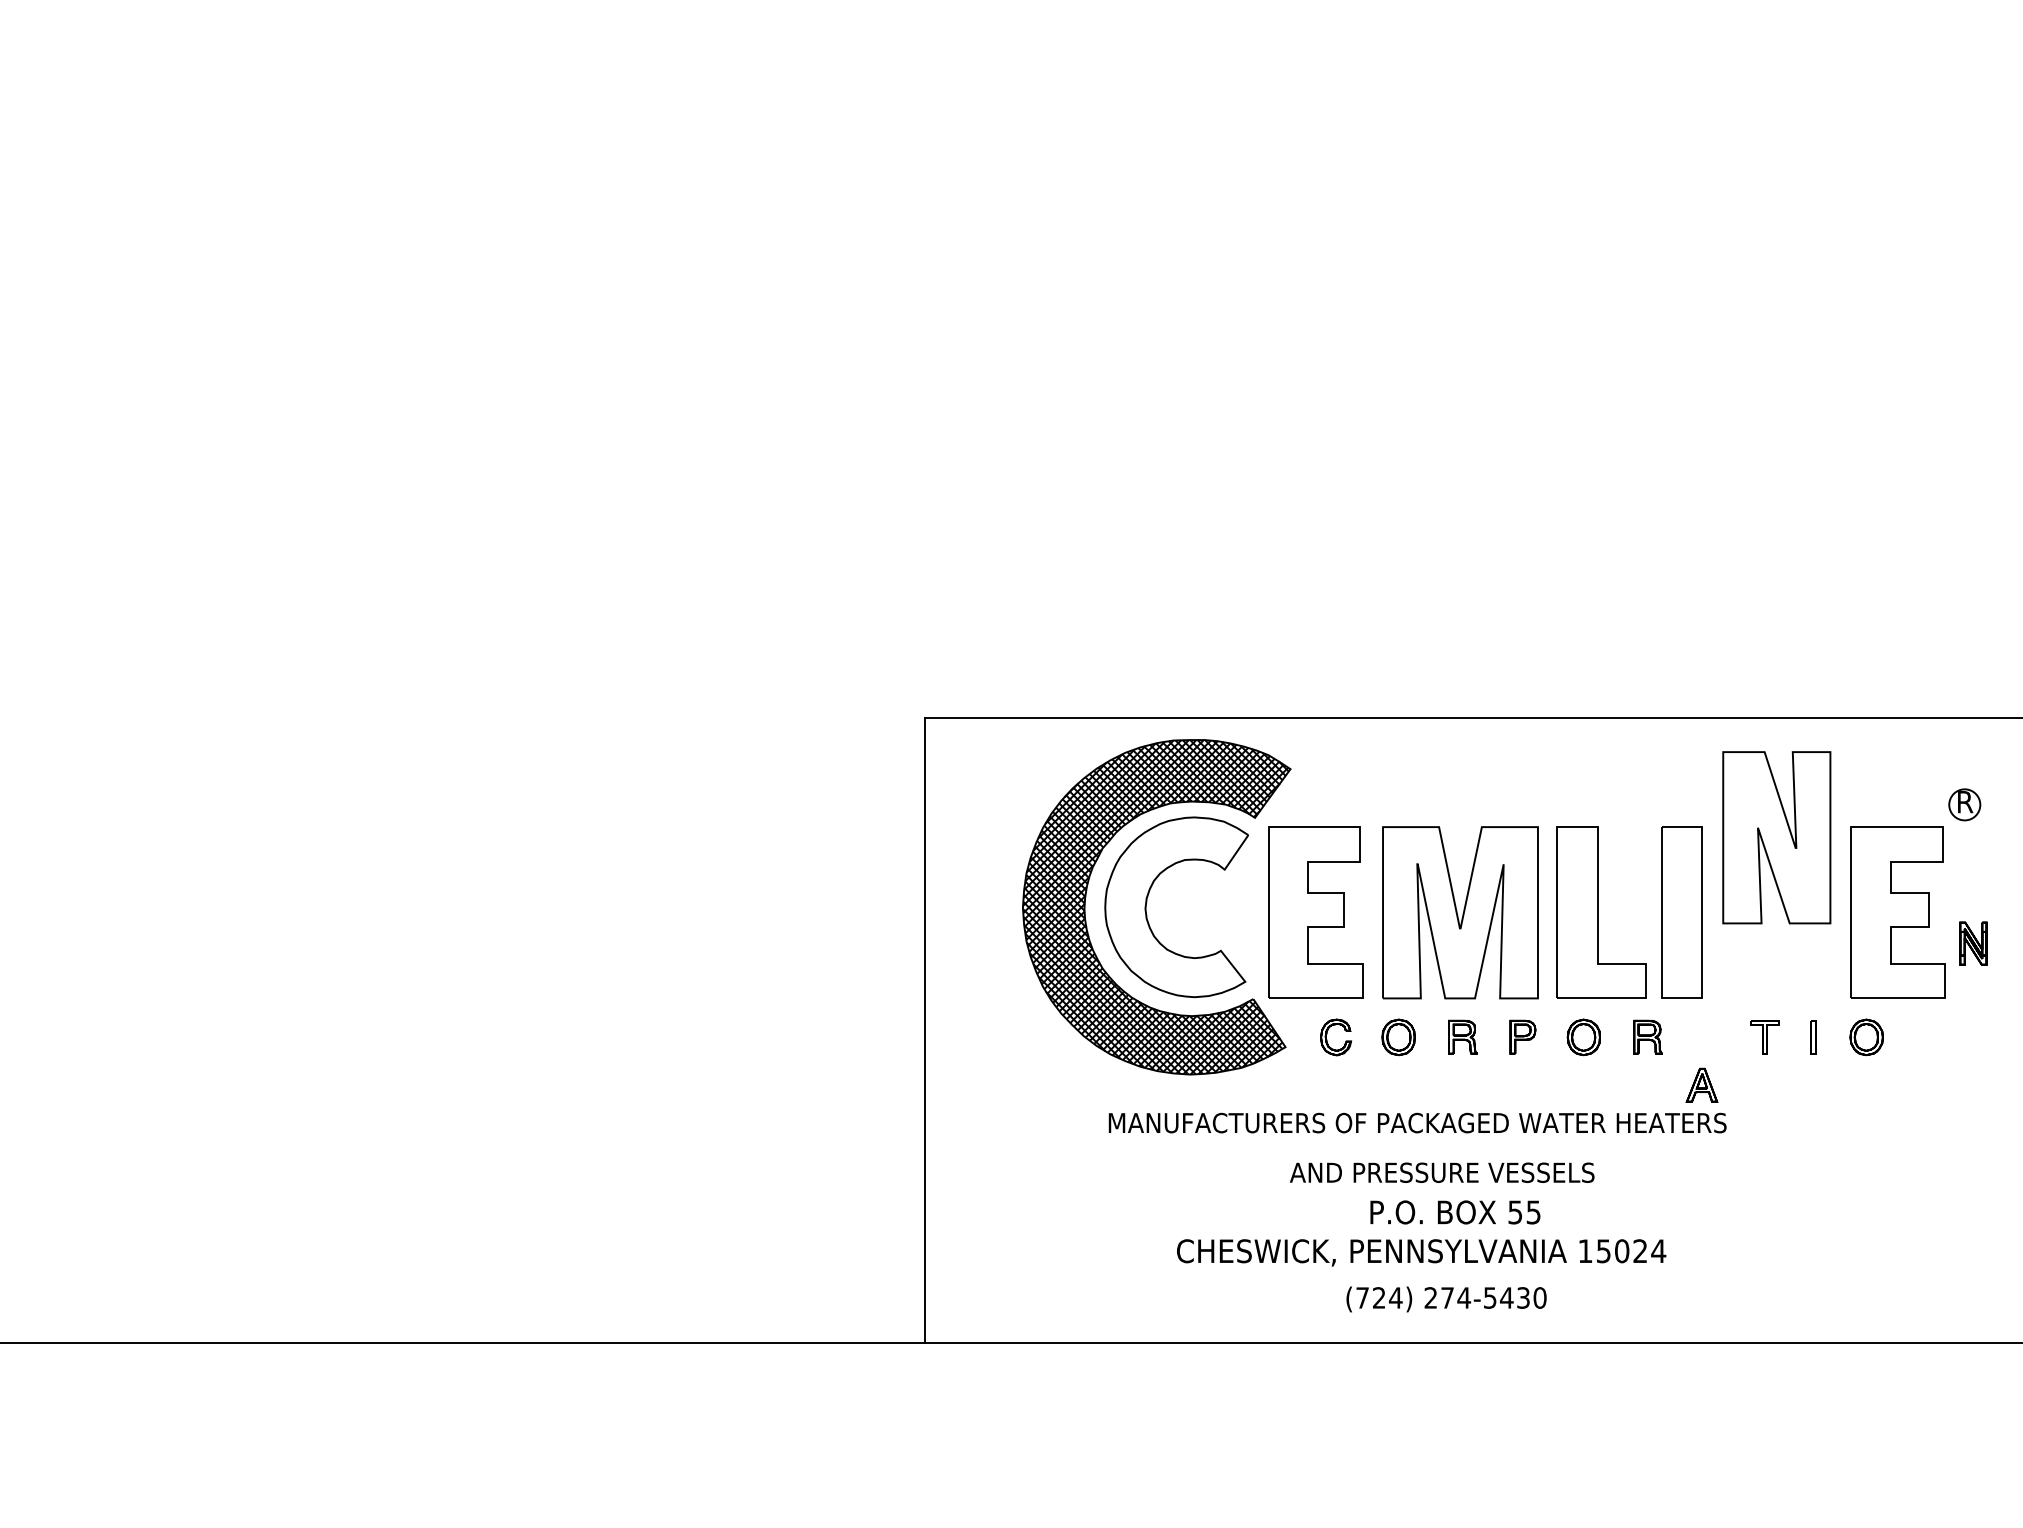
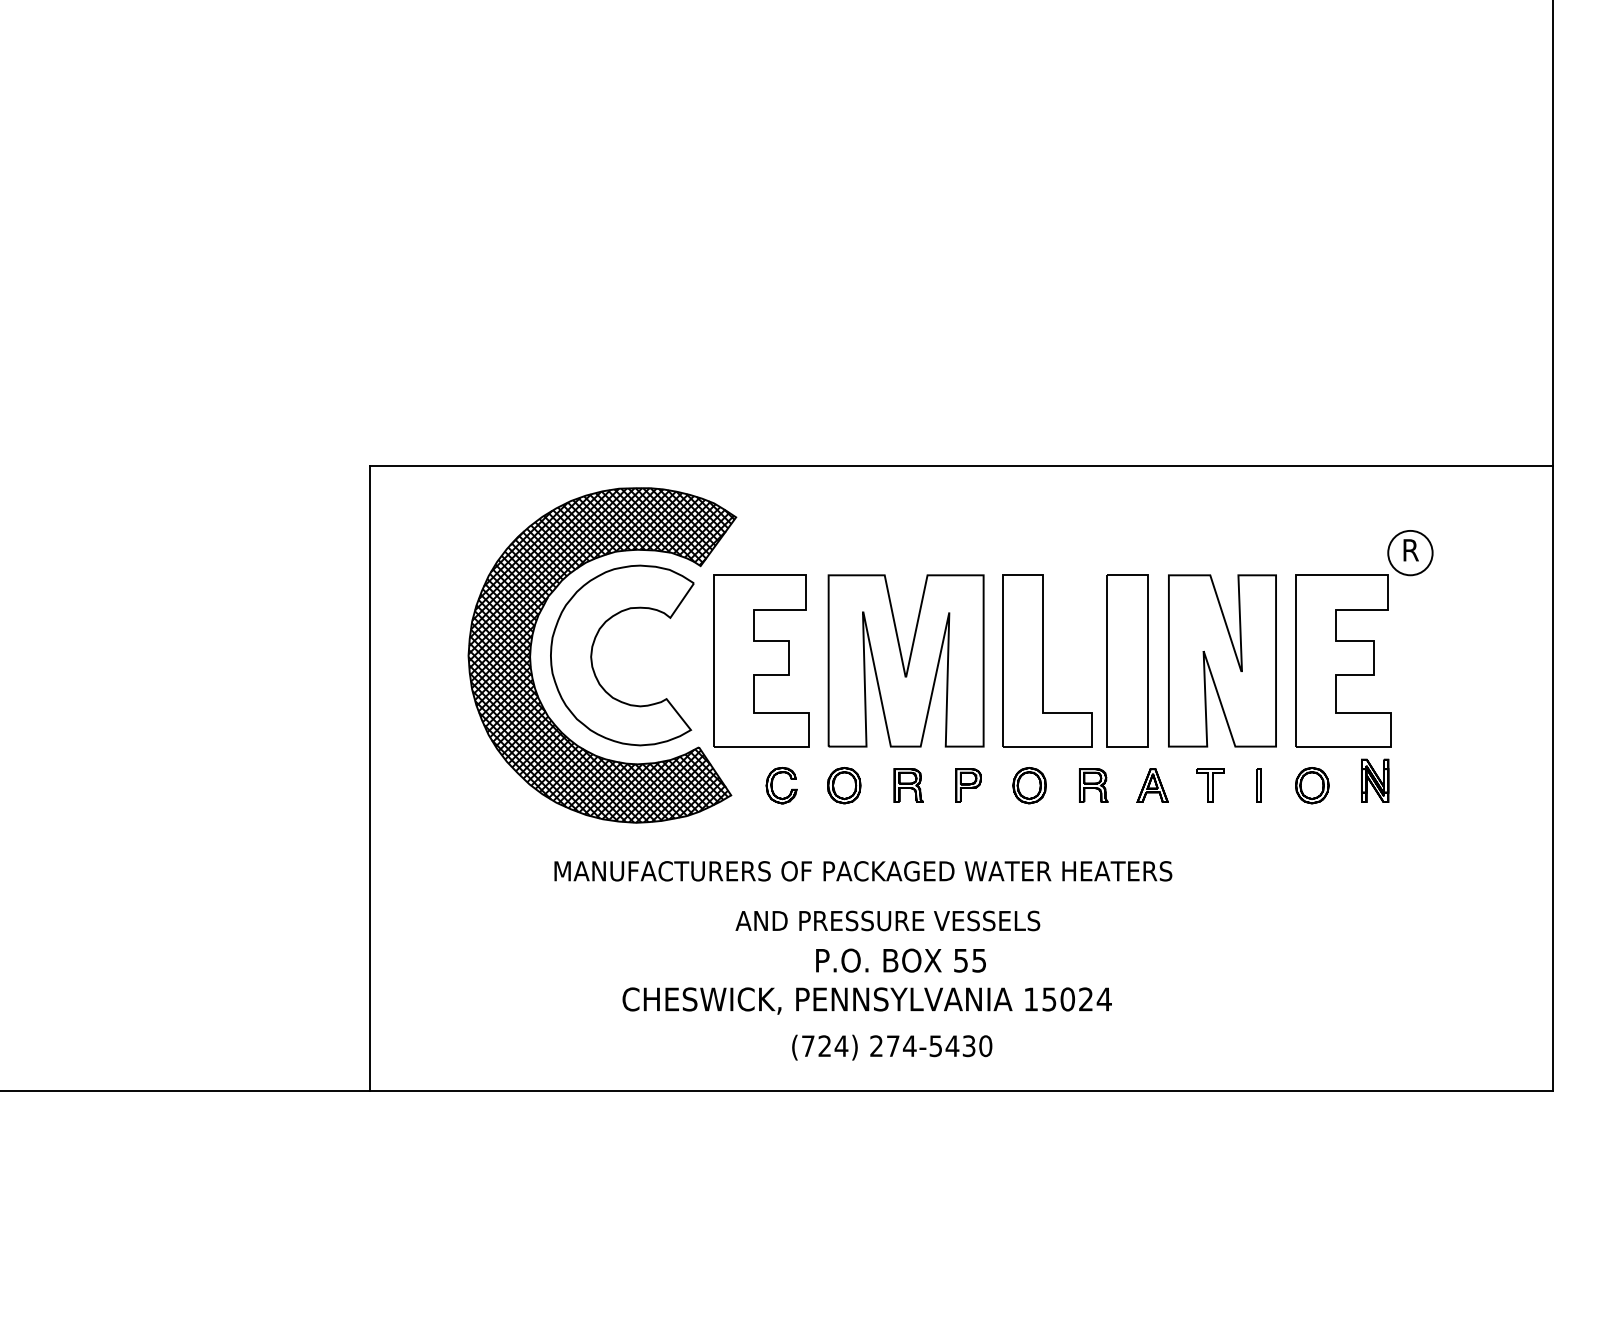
circle: (1964, 804) -> (1410, 552), size x1.43
part: (1776, 837) -> (1222, 660), moved
part: (1973, 943) -> (1375, 780), moved
part: (1701, 1084) -> (1152, 784), moved

